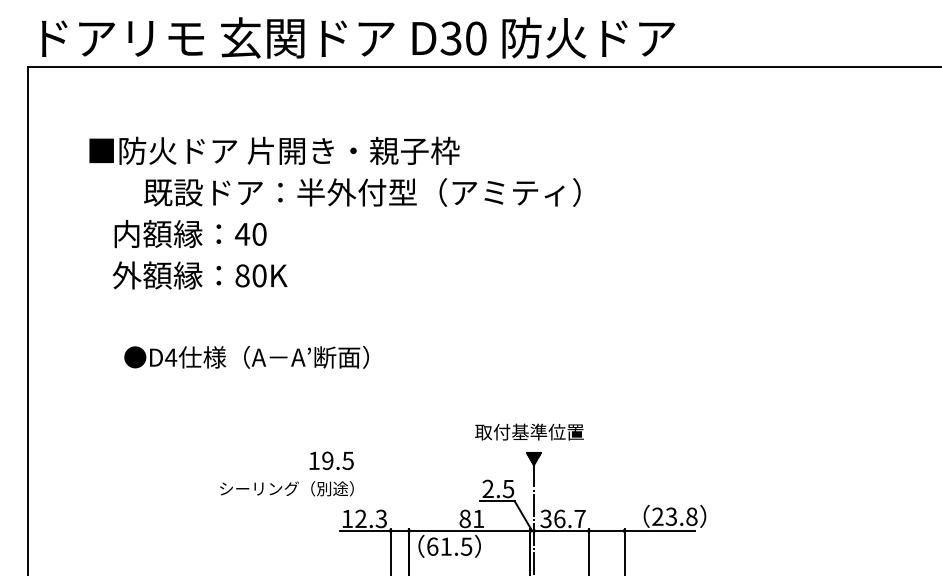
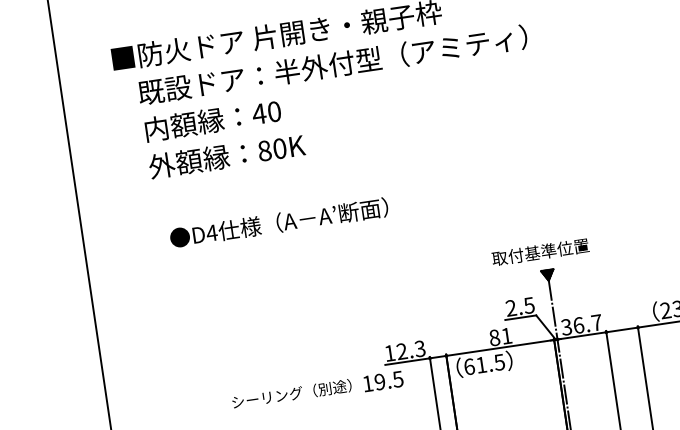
text: (362, 192) -> (332, 65), moved
text: (331, 460) -> (383, 381), moved
text: (286, 488) -> (291, 393), moved

